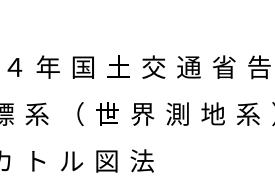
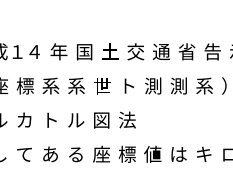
text: (72, 113) -> (76, 85), （ -> 系
text: (212, 113) -> (178, 85), 地 -> 測
text: (142, 114) -> (127, 86), 界 -> ト

